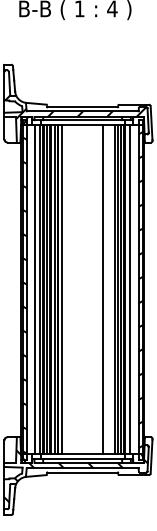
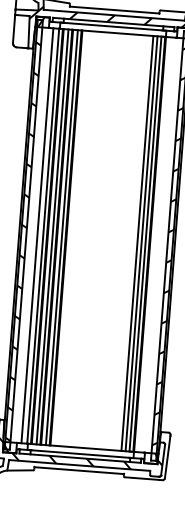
line: (62, 289) -> (71, 237), removed
line: (102, 289) -> (121, 241), removed
line: (129, 289) -> (156, 244), removed

